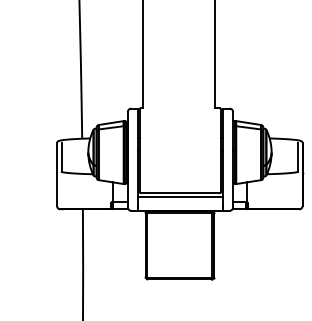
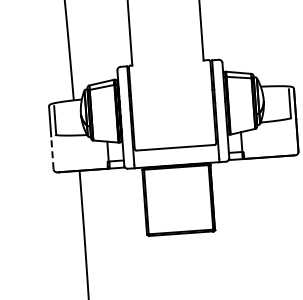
line: (57, 189) -> (52, 152), solid -> dashed
line: (180, 196) -> (176, 150), removed

